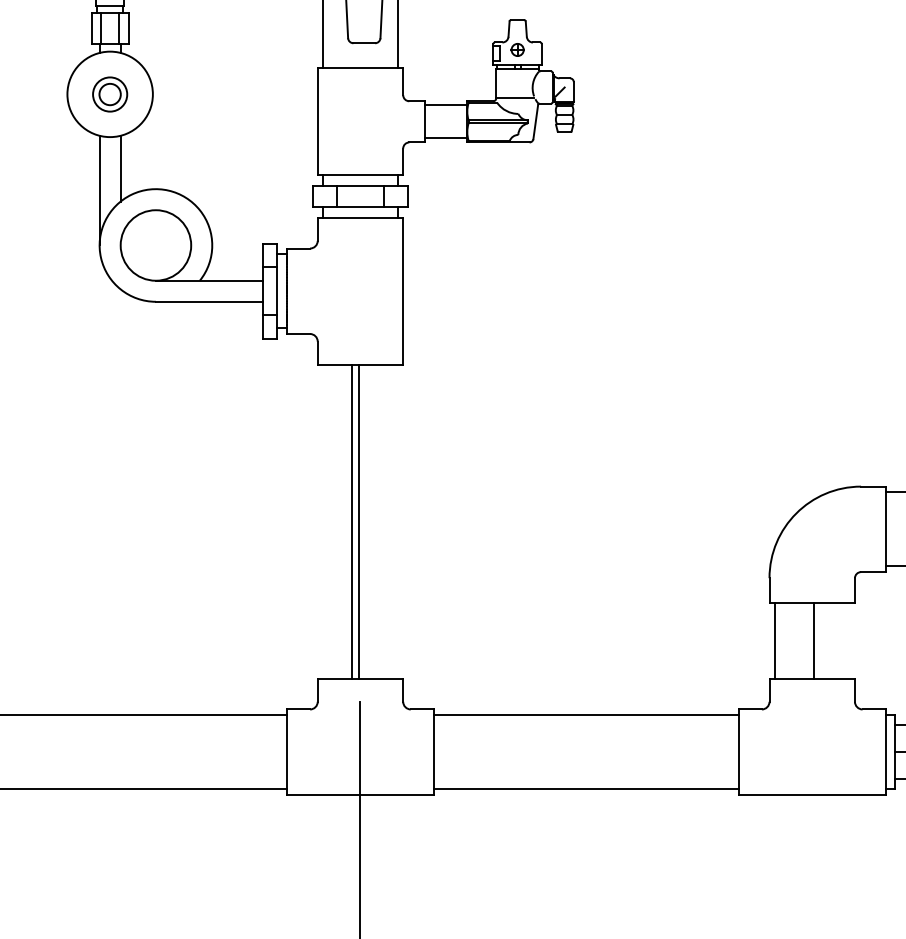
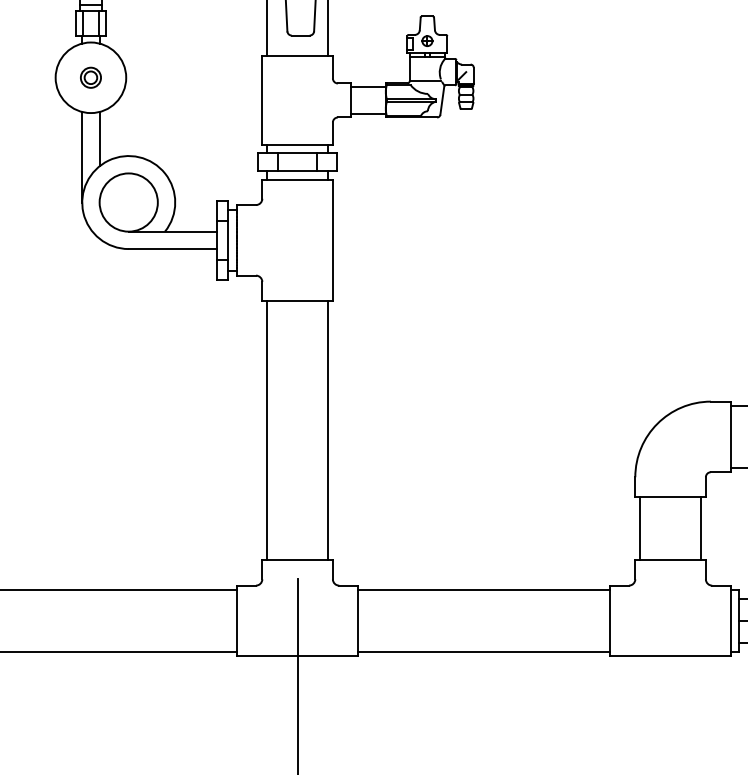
part: (109, 94) -> (90, 77), size x0.71
line: (351, 521) -> (328, 430), moved
line: (357, 521) -> (266, 430), moved
line: (814, 640) -> (701, 528), moved

